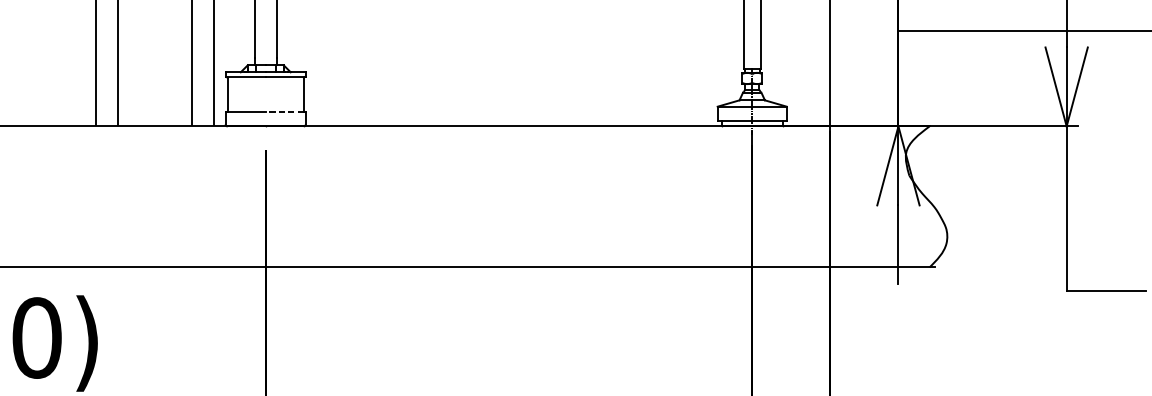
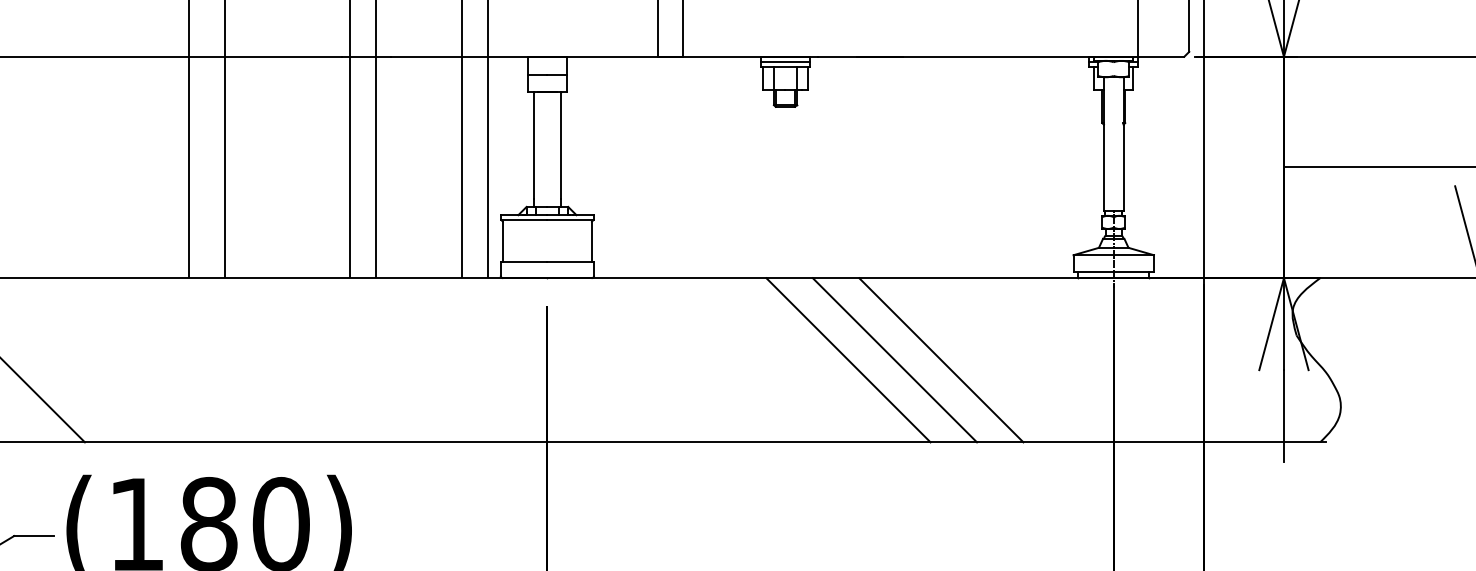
line: (284, 112) -> (569, 261), dashed -> solid
line: (524, 197) -> (848, 360), added
line: (563, 197) -> (894, 360), added
line: (604, 197) -> (941, 360), added

